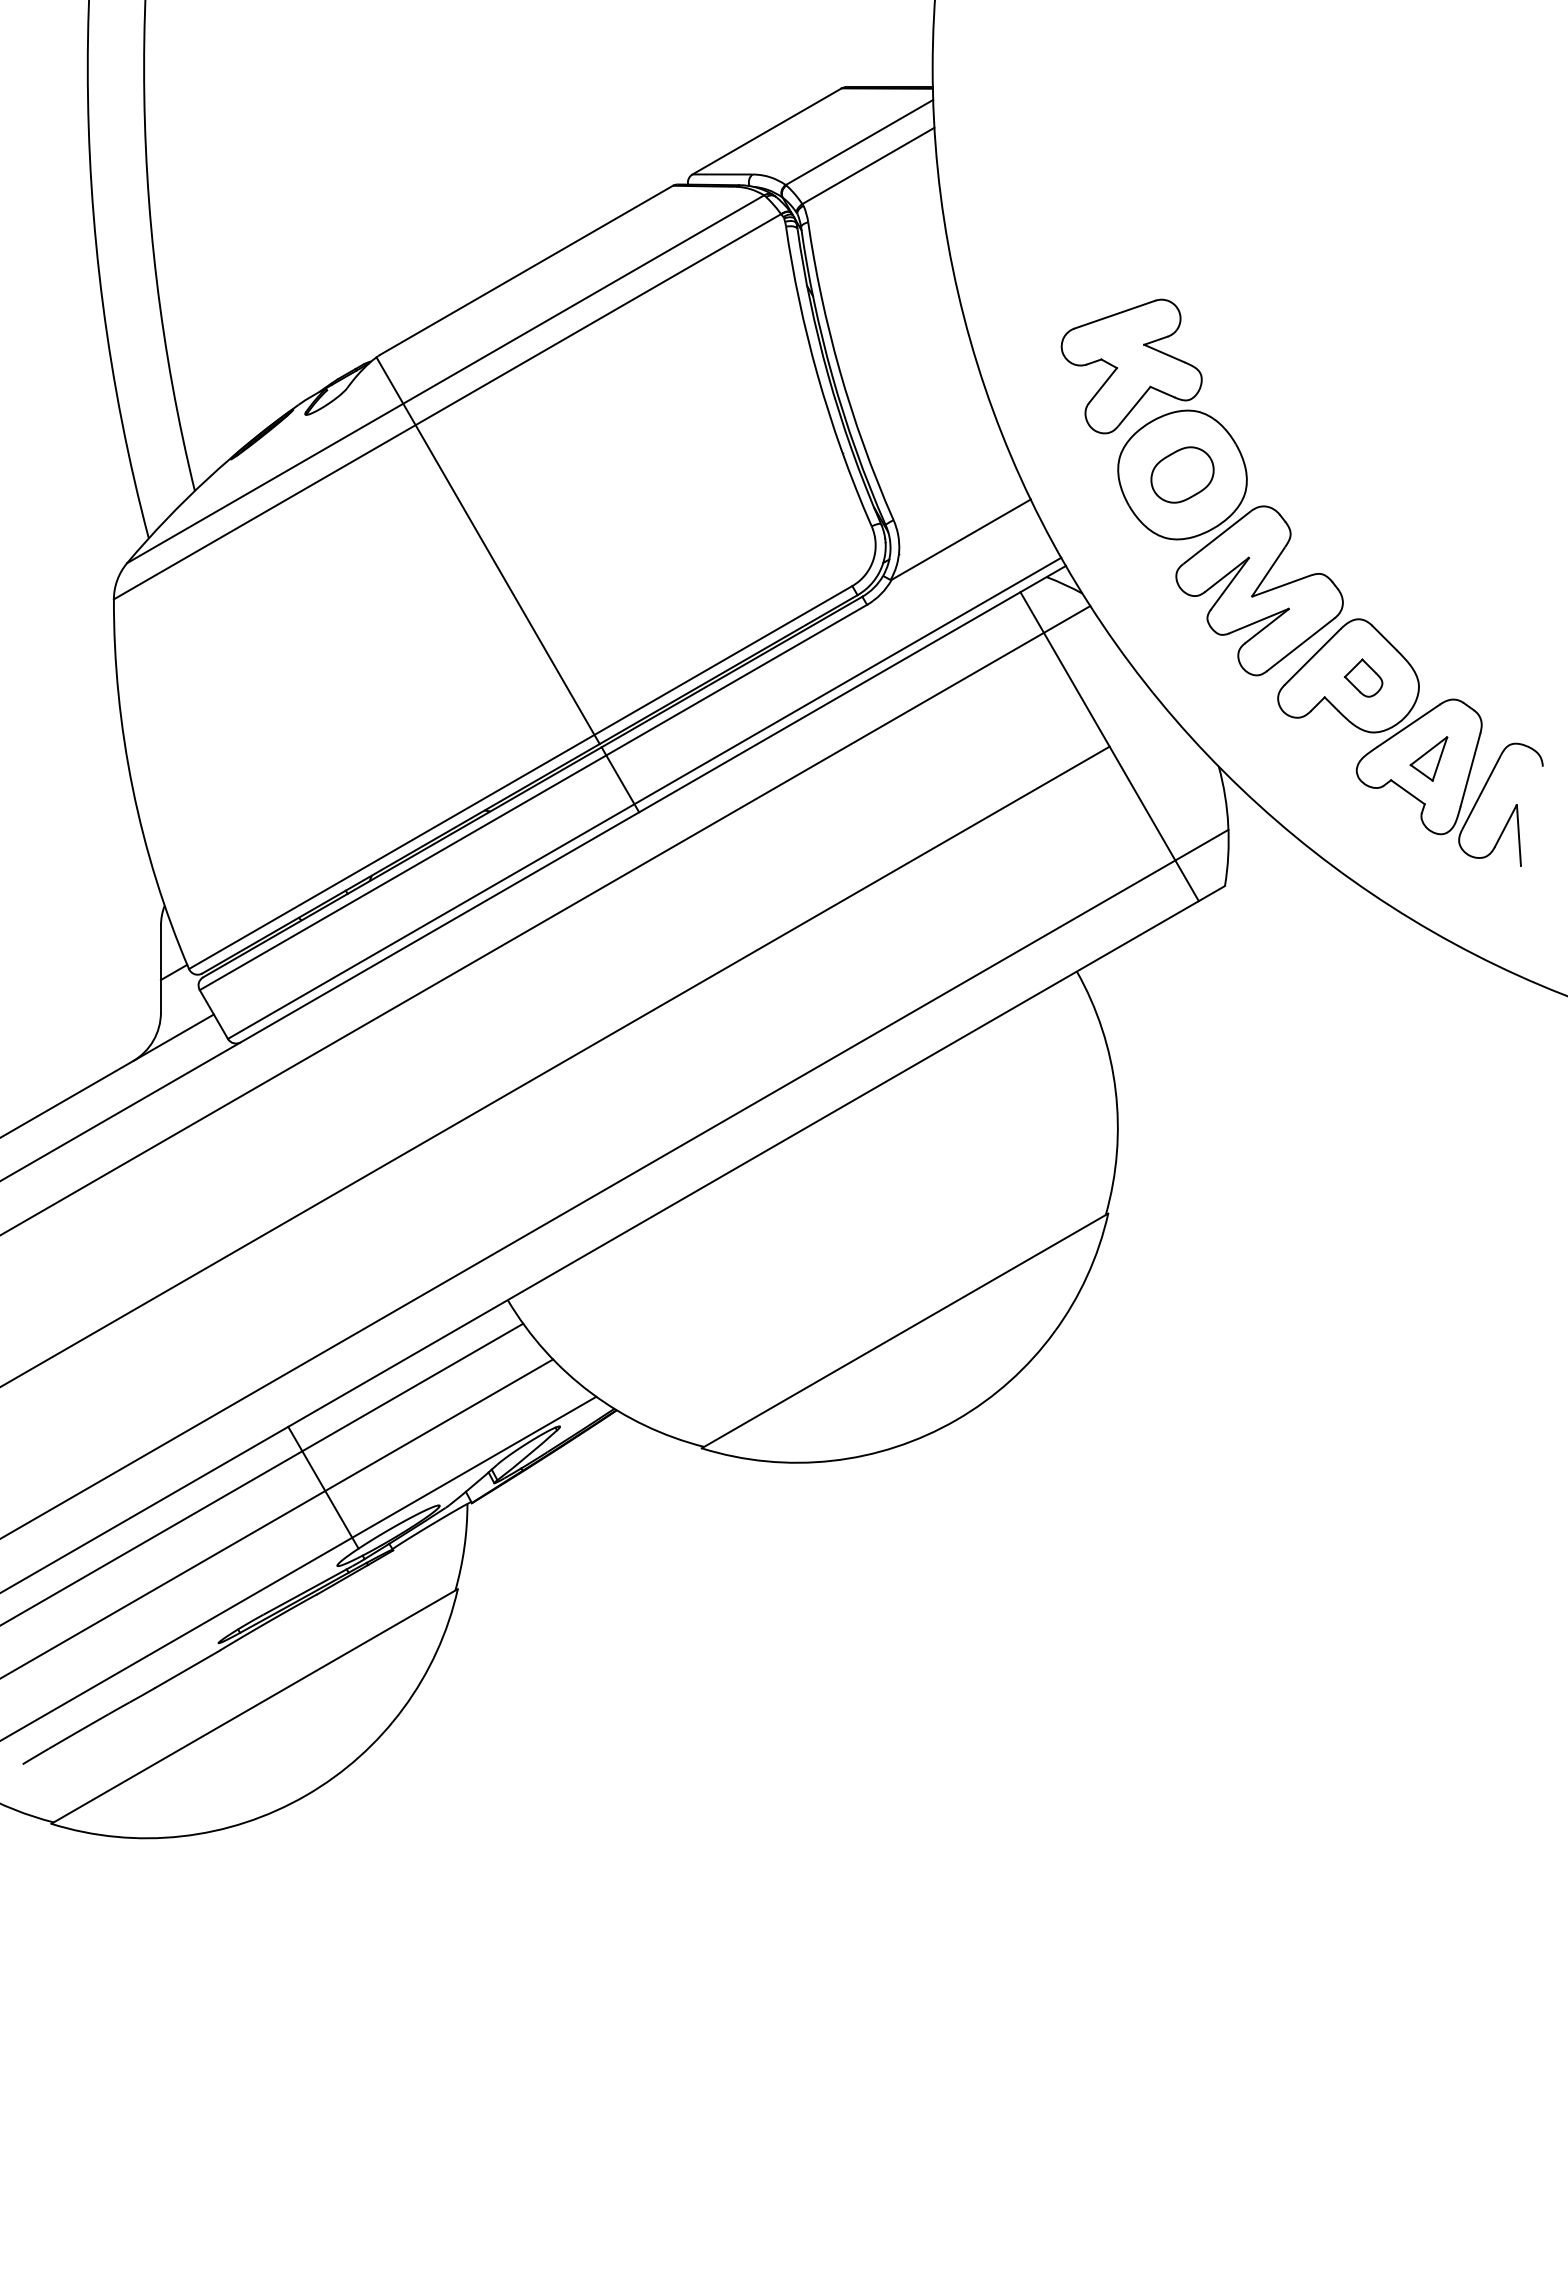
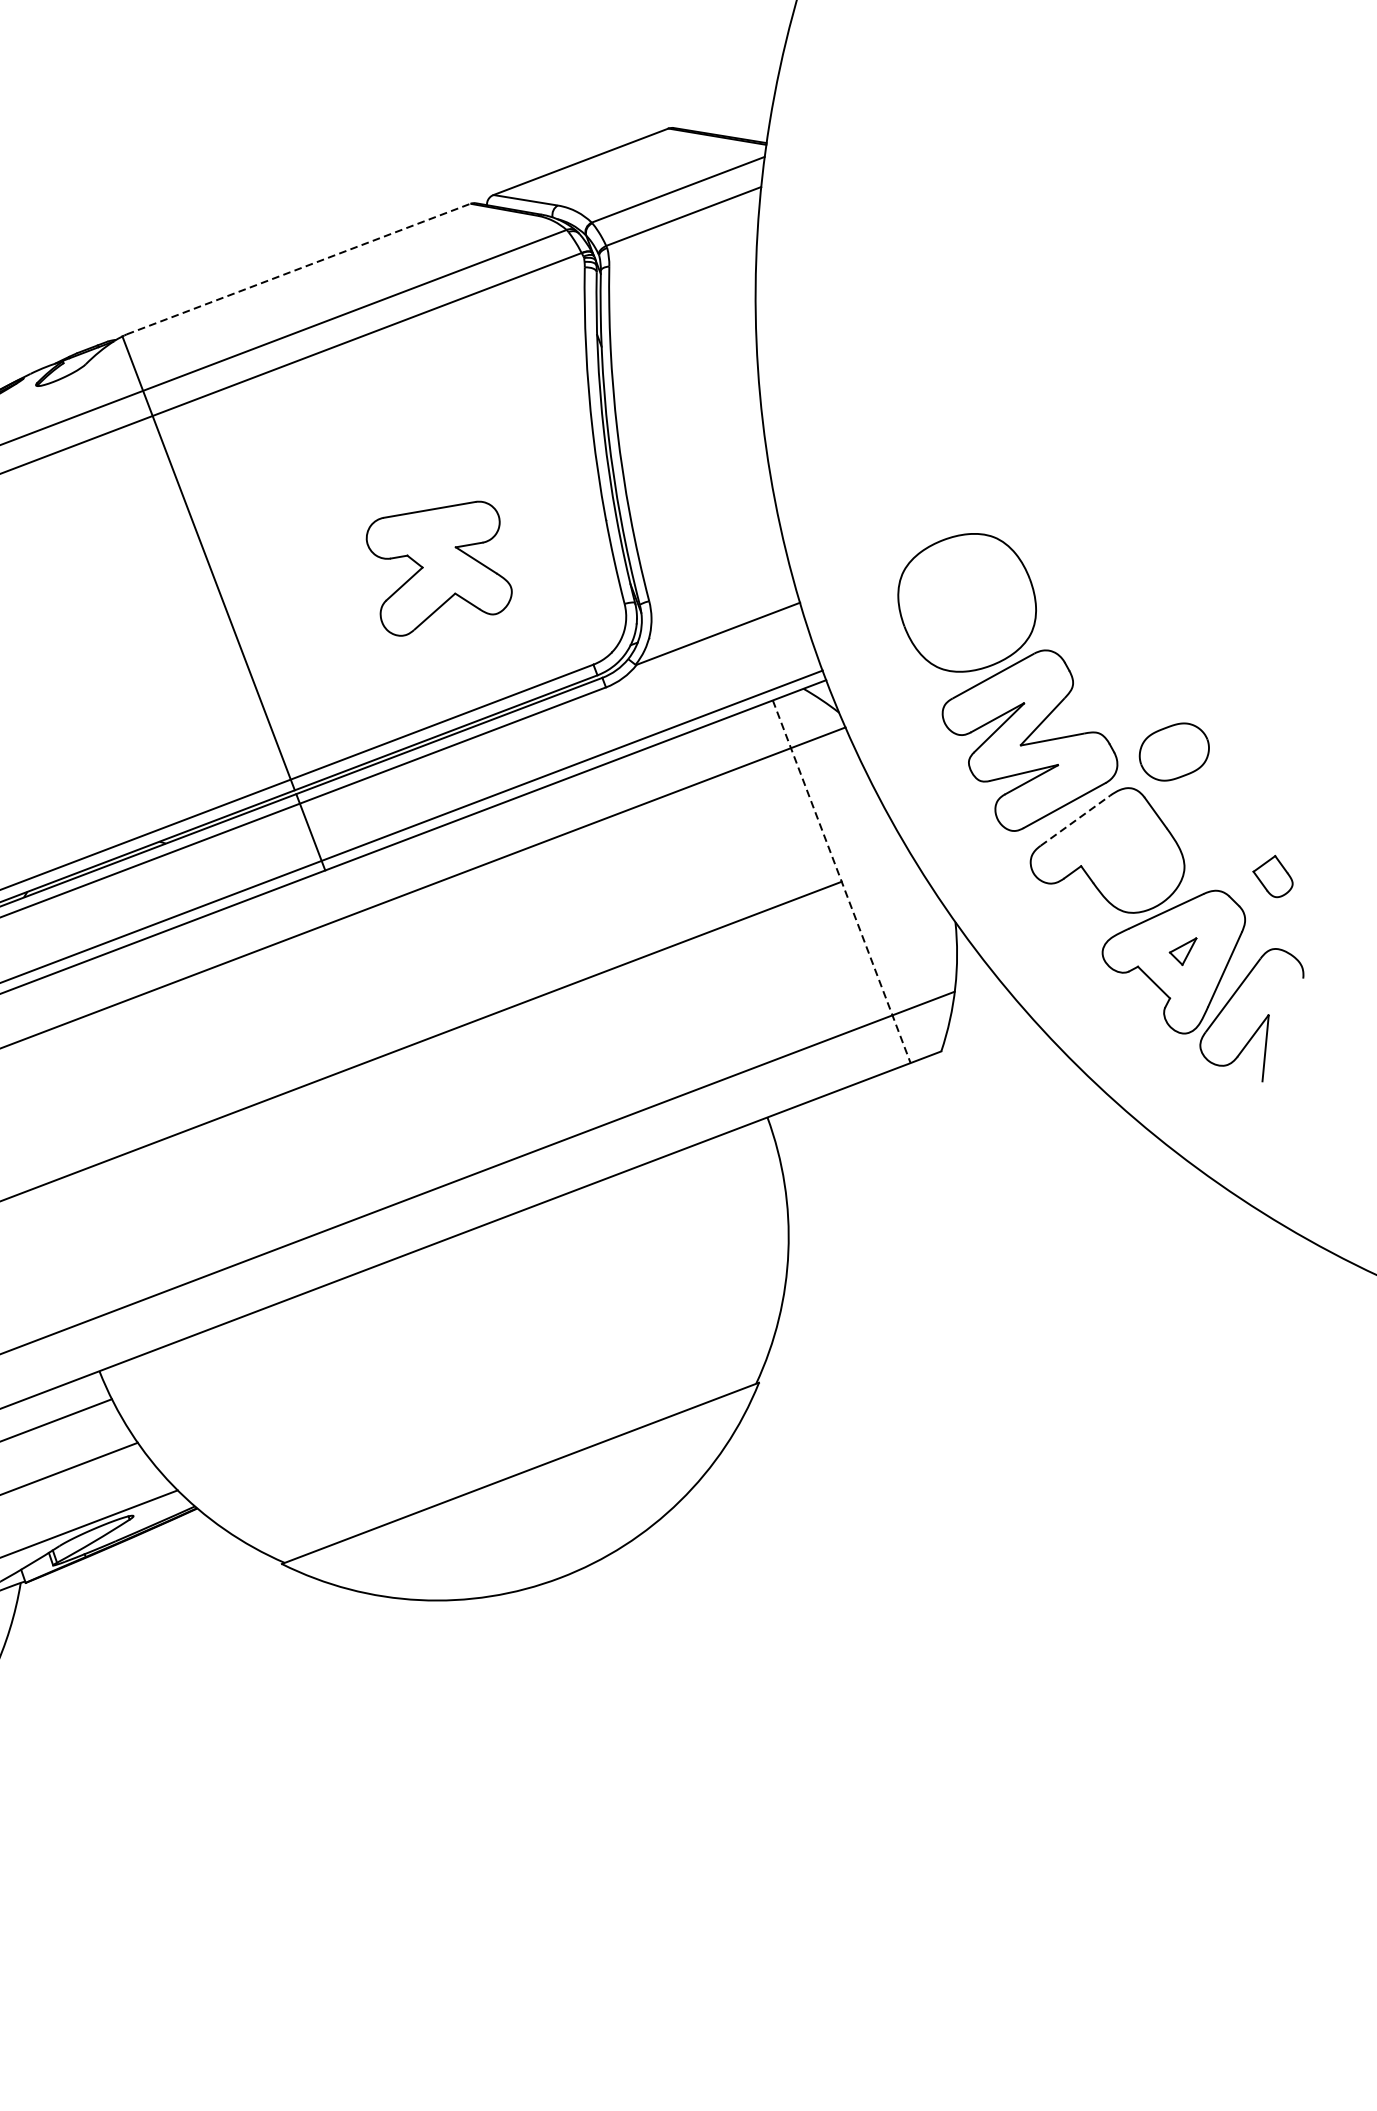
line: (527, 270) -> (299, 269), solid -> dashed
part: (1131, 366) -> (438, 568), moved
part: (1182, 474) -> (1174, 751), moved
line: (1313, 656) -> (1076, 820), solid -> dashed
part: (1363, 677) -> (1273, 875), moved
line: (1109, 747) -> (841, 882), solid -> dashed
part: (1428, 758) -> (1181, 949), size x0.6

